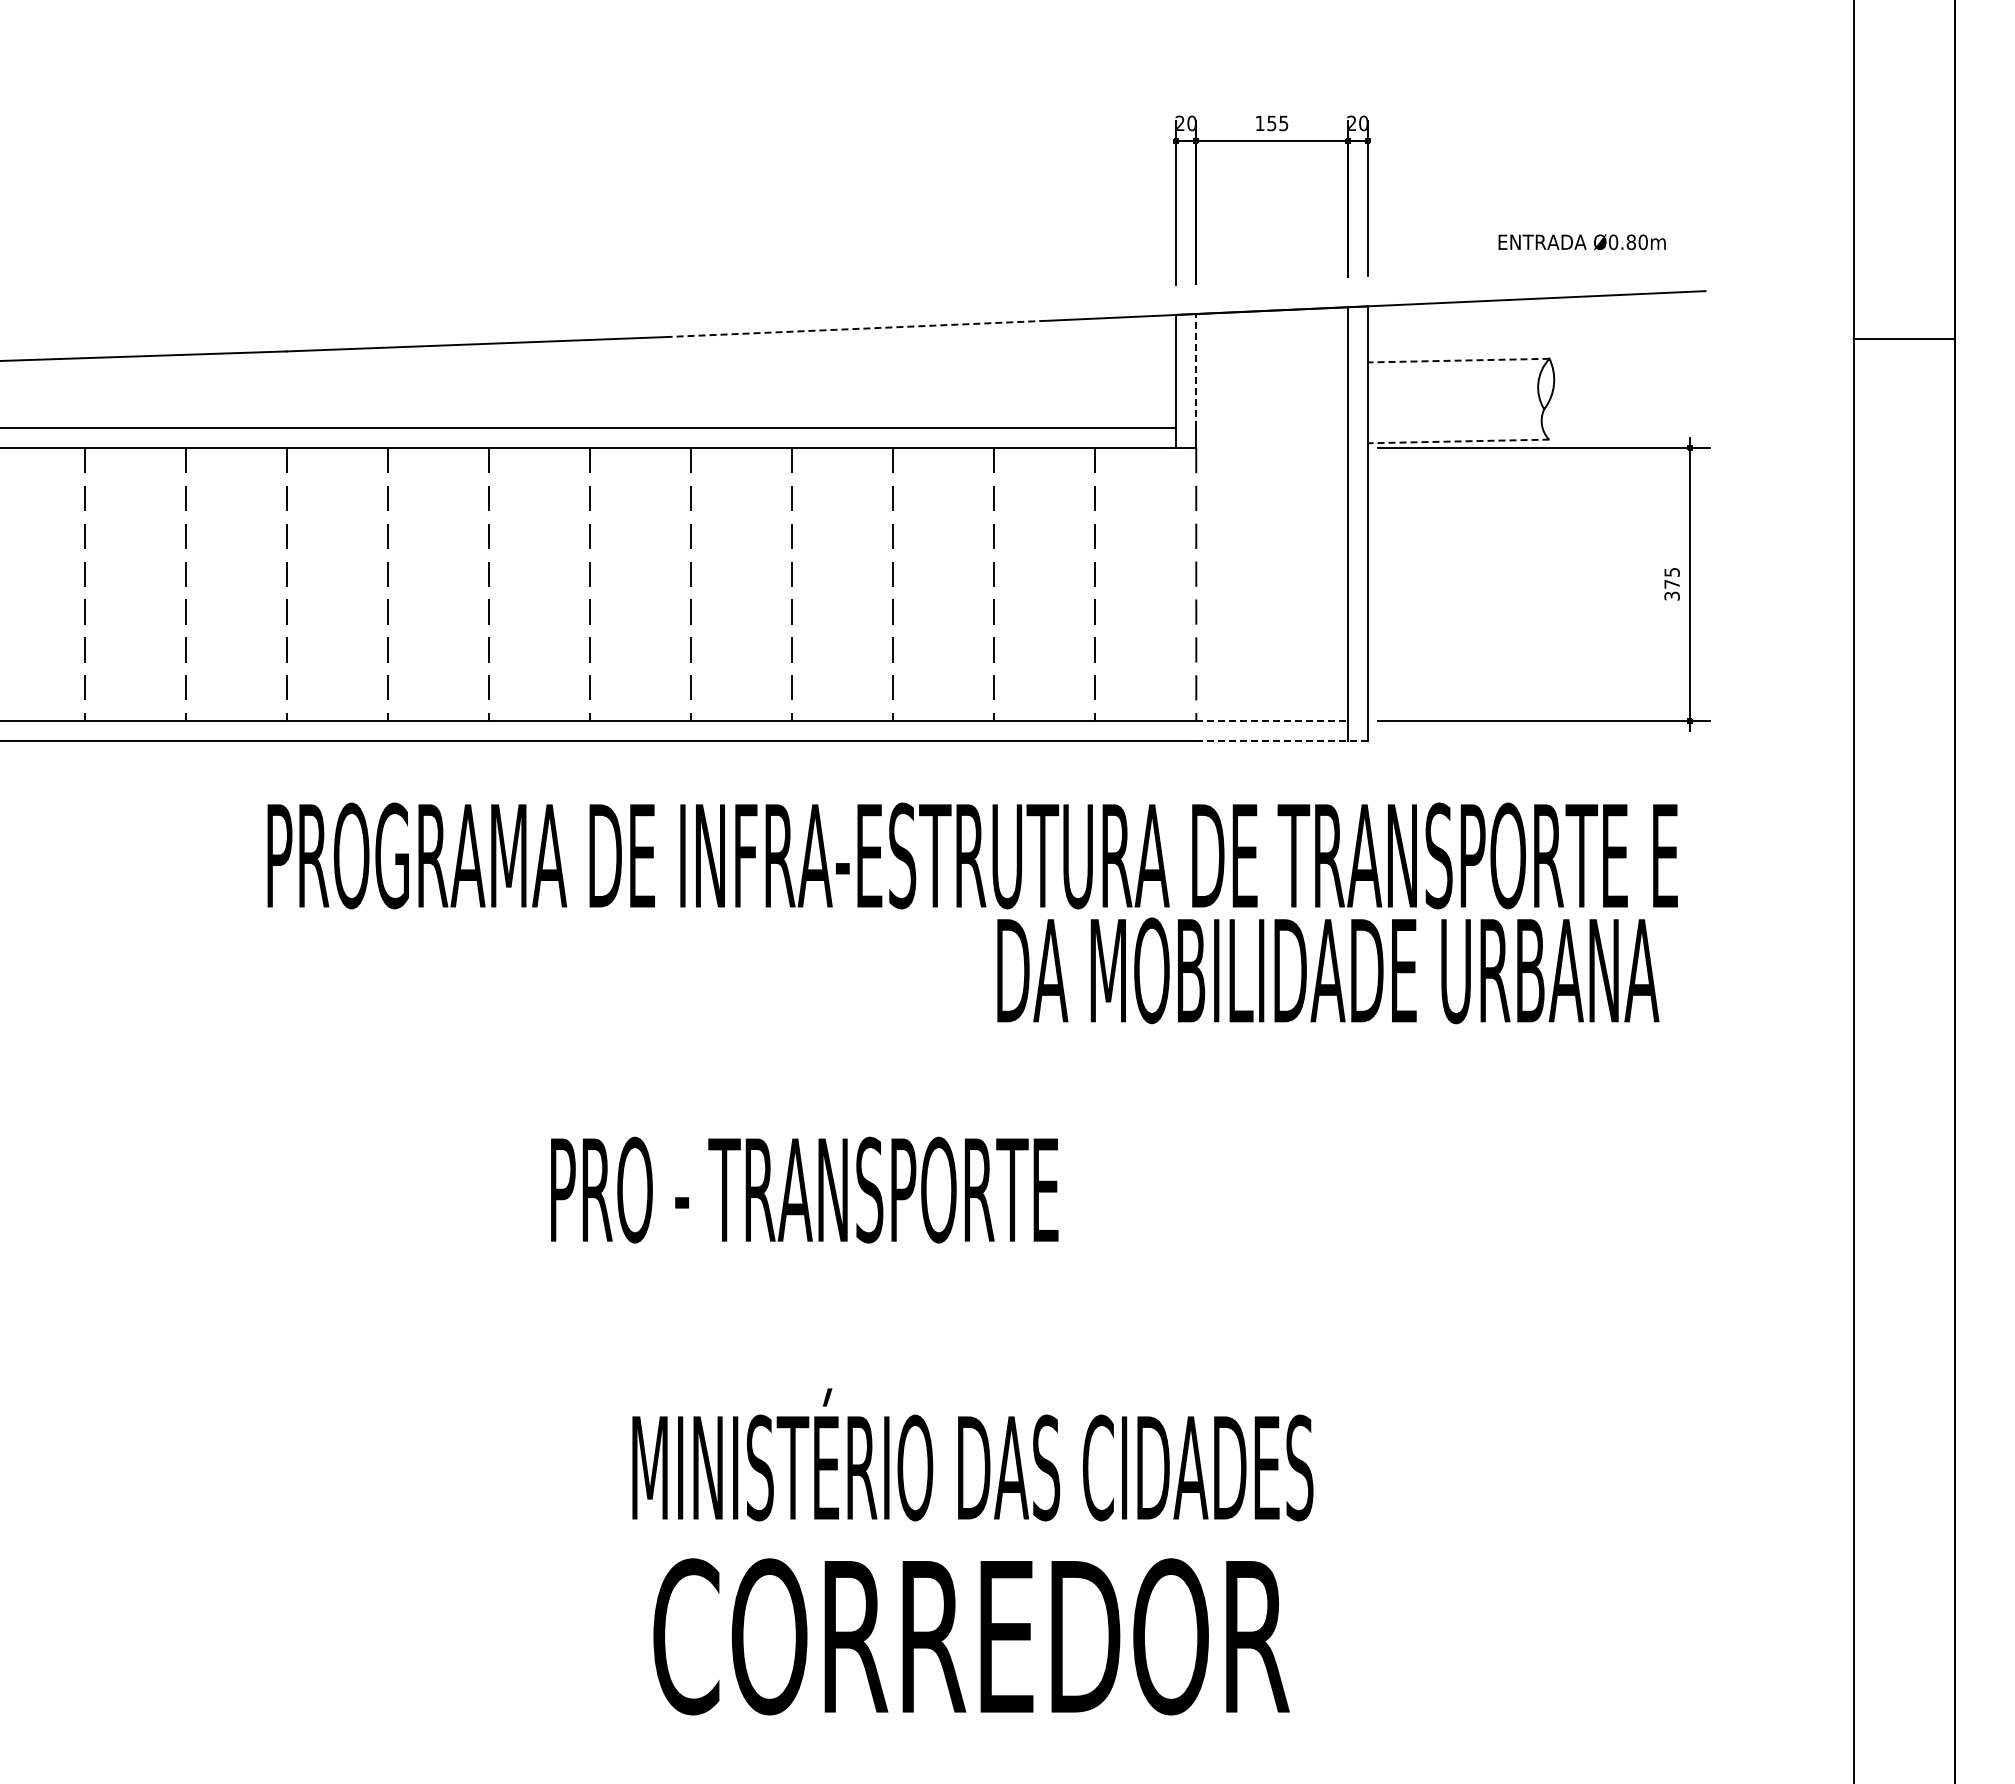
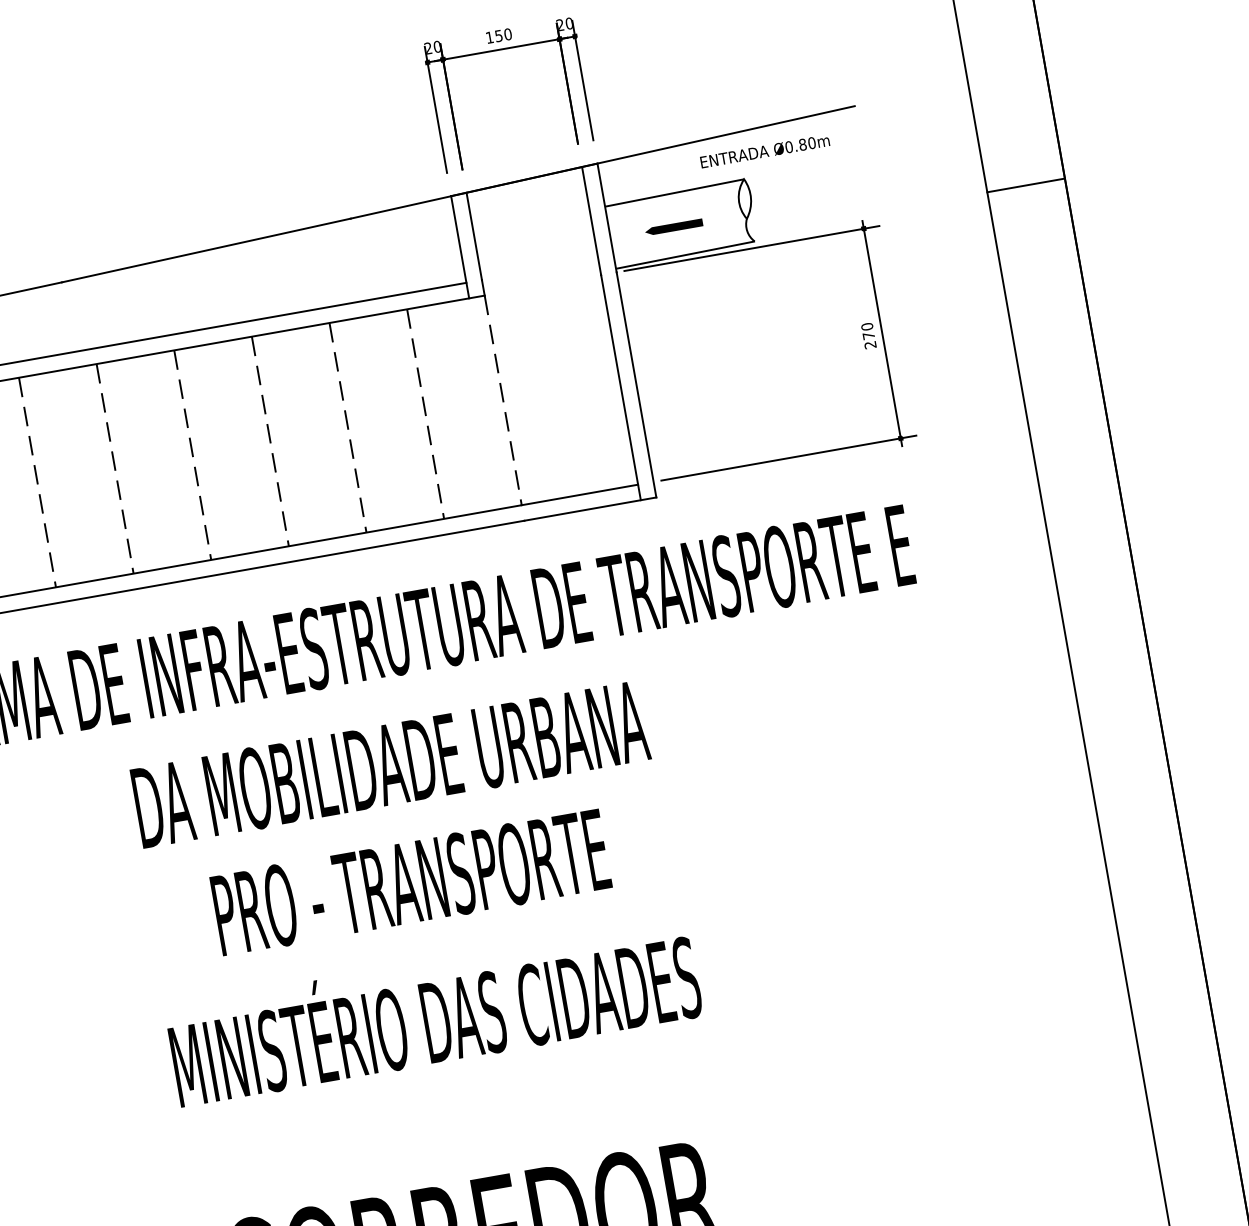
text: (1283, 123) -> (507, 34), 155 -> 150
text: (1581, 242) -> (764, 151), moved
line: (855, 329) -> (206, 250), dashed -> solid
line: (1903, 339) -> (1025, 185), moved
line: (1458, 360) -> (674, 192), dashed -> solid
line: (1196, 370) -> (474, 236), dashed -> solid
line: (1450, 403) -> (674, 227), added
line: (1458, 441) -> (685, 255), dashed -> solid
text: (1671, 583) -> (868, 335), 375 -> 270
line: (1272, 720) -> (580, 494), dashed -> solid
line: (1282, 740) -> (590, 508), dashed -> solid
text: (1328, 970) -> (390, 764), moved
text: (804, 1189) -> (410, 881), moved
text: (972, 1454) -> (433, 1011), moved

